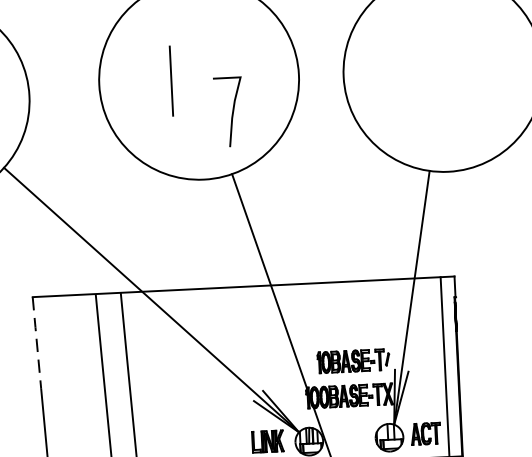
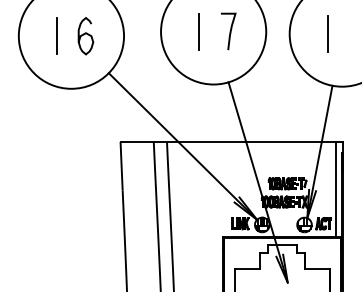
line: (415, 72) -> (327, 33), added
curve: (230, 111) -> (229, 31), moved
line: (36, 343) -> (121, 166), dashed -> solid

